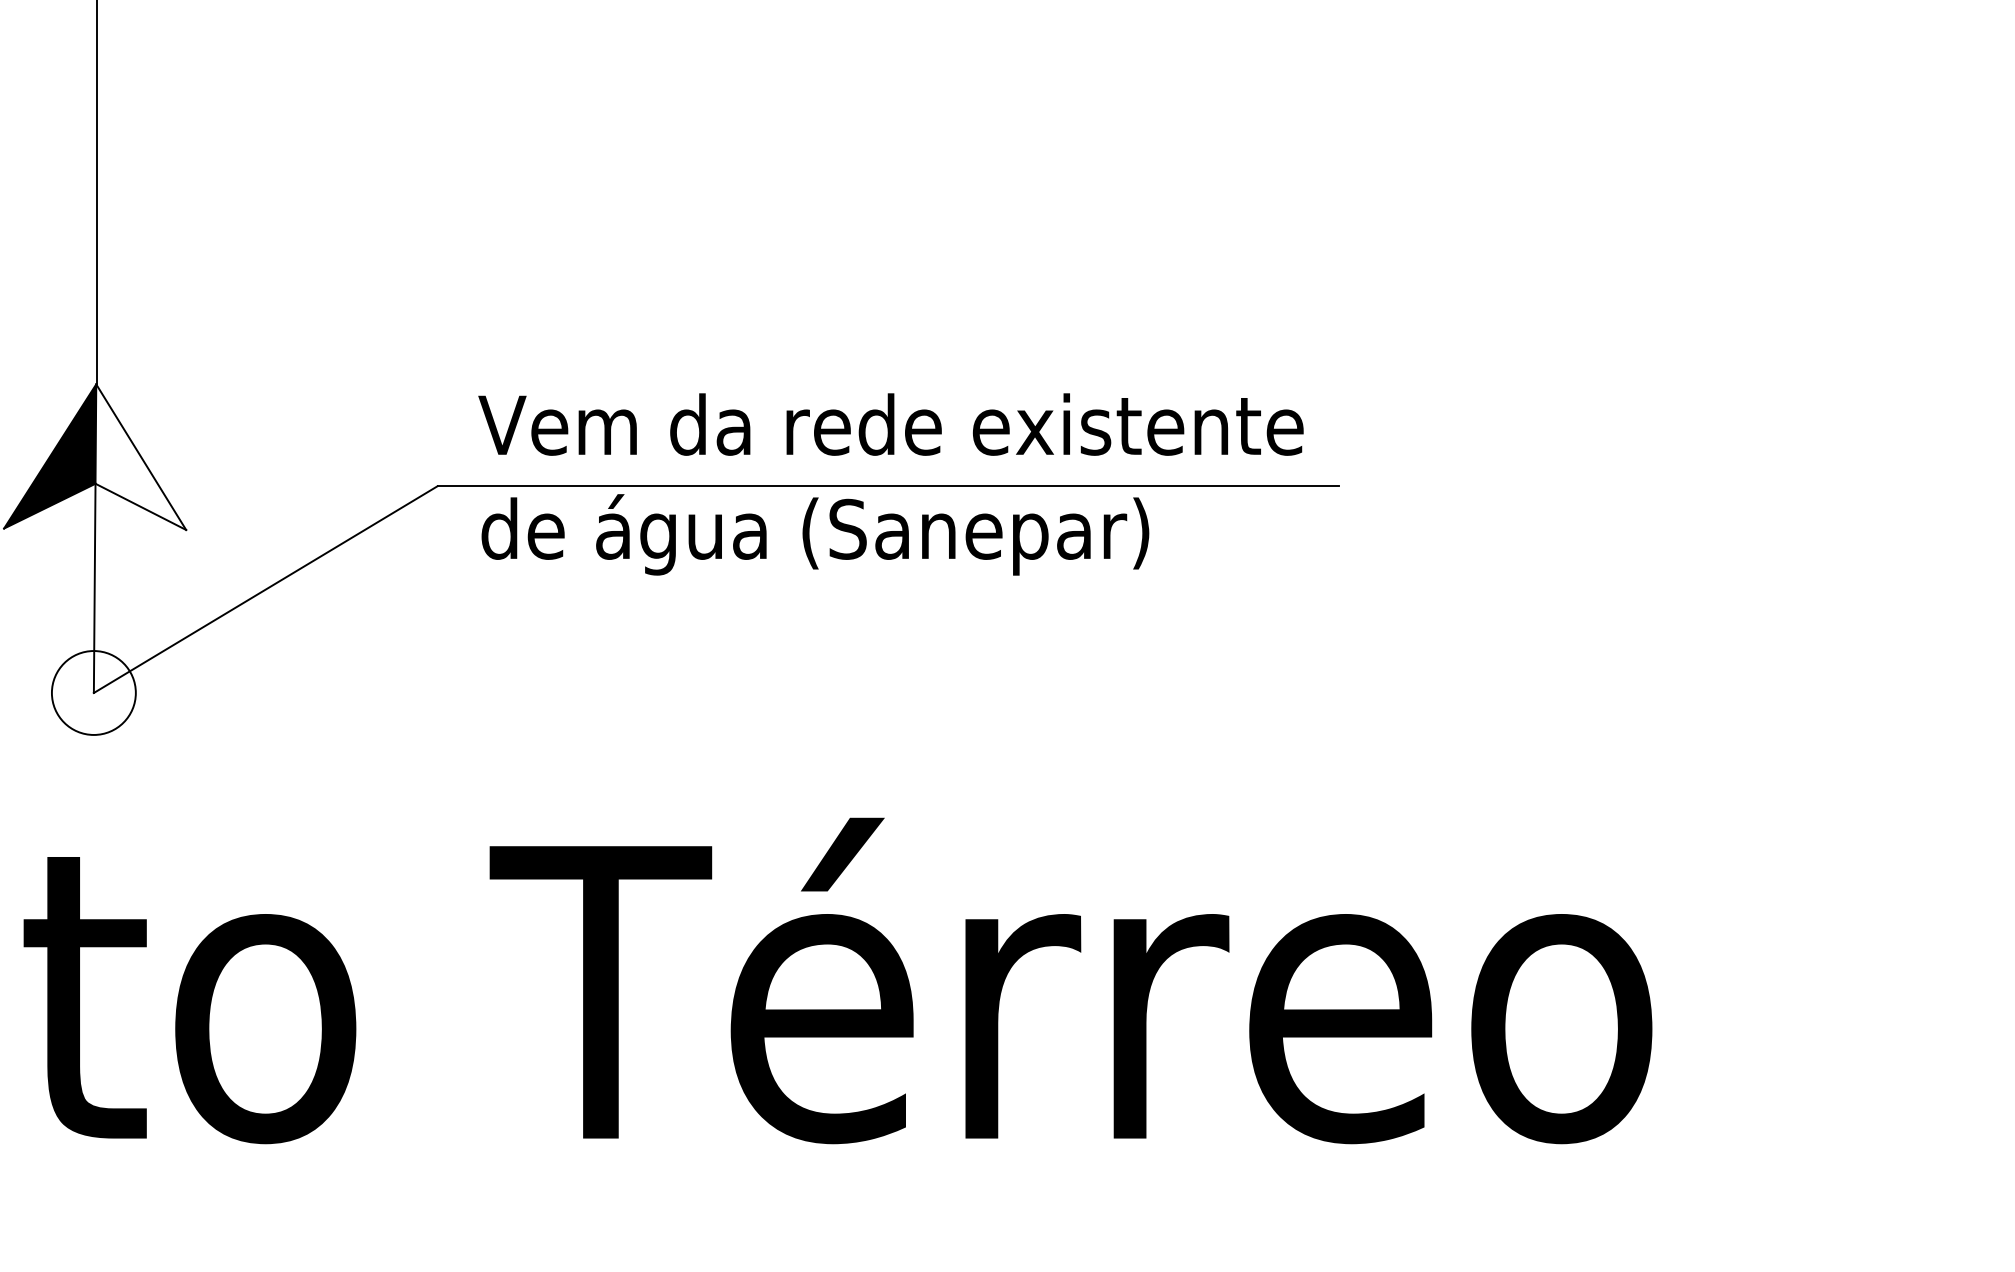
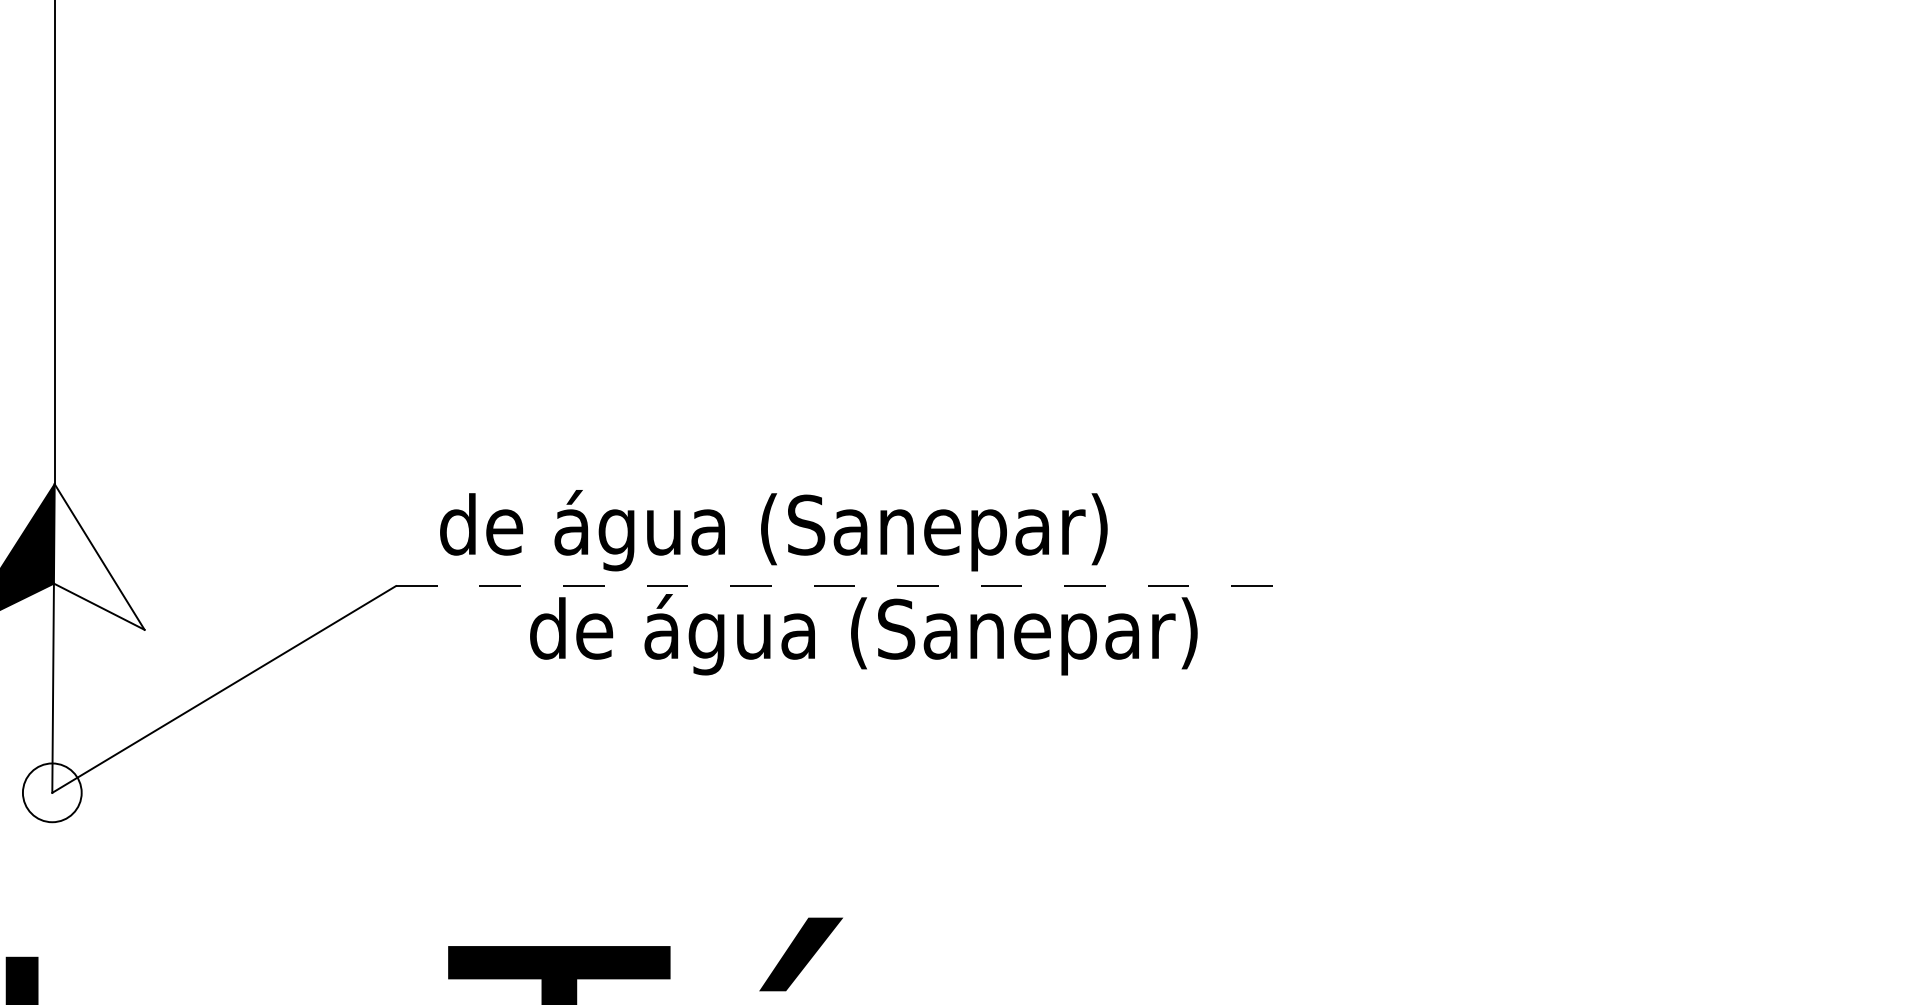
text: (890, 430) -> (848, 530), Vem da rede existente -> de água (Sanepar)
line: (888, 486) -> (846, 586), solid -> dashed
text: (815, 534) -> (863, 634), moved
circle: (93, 692) -> (51, 792), size x0.7

